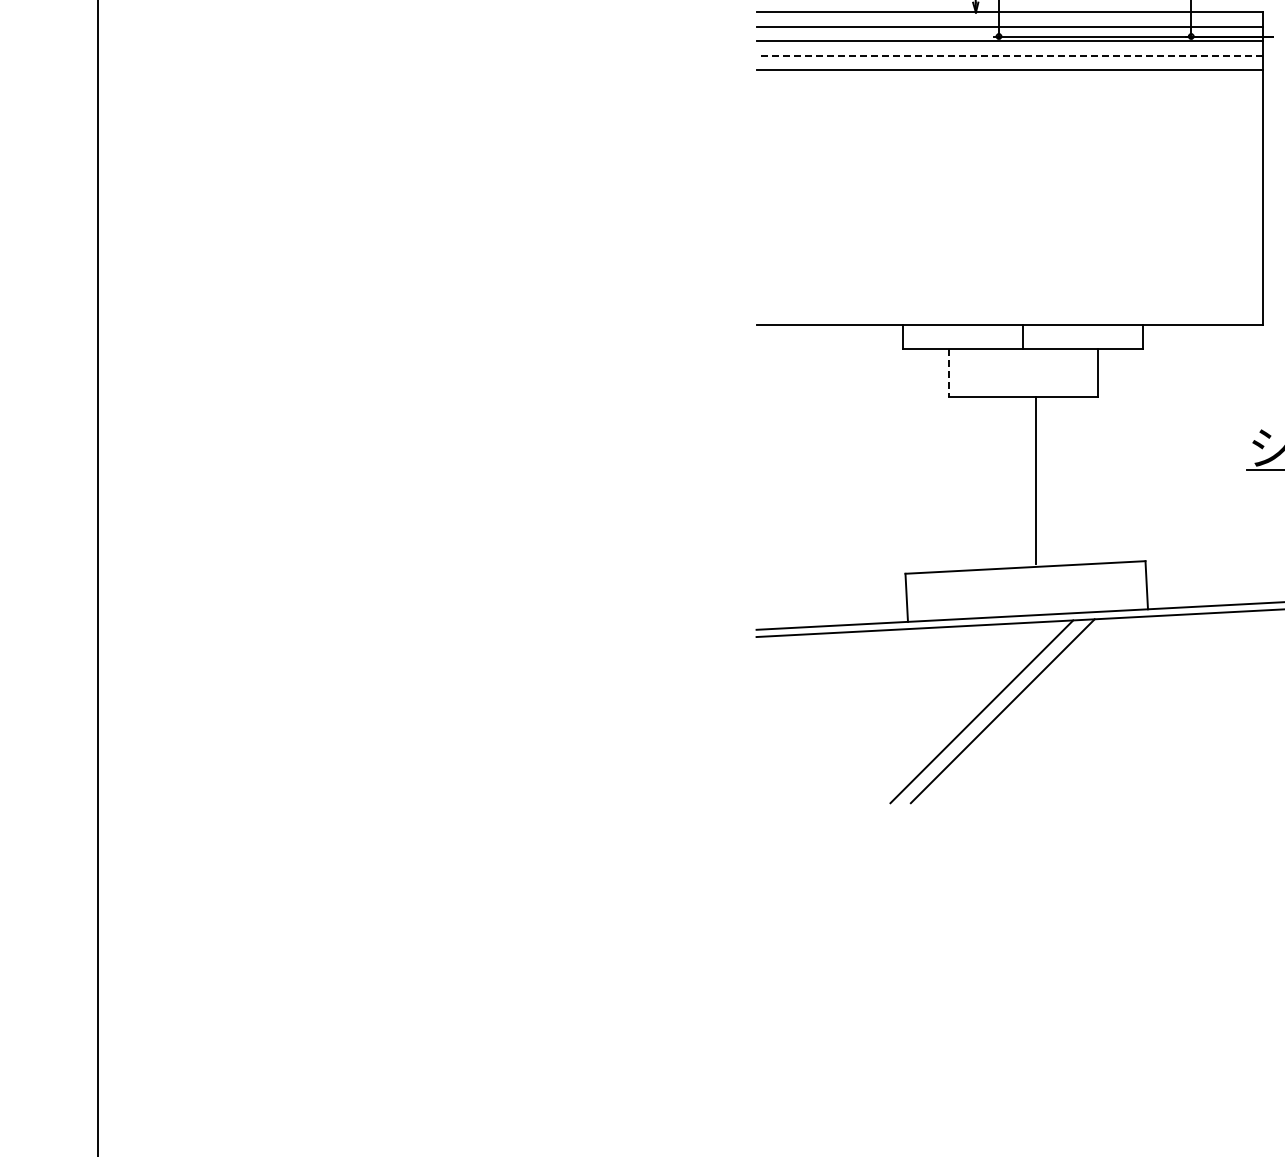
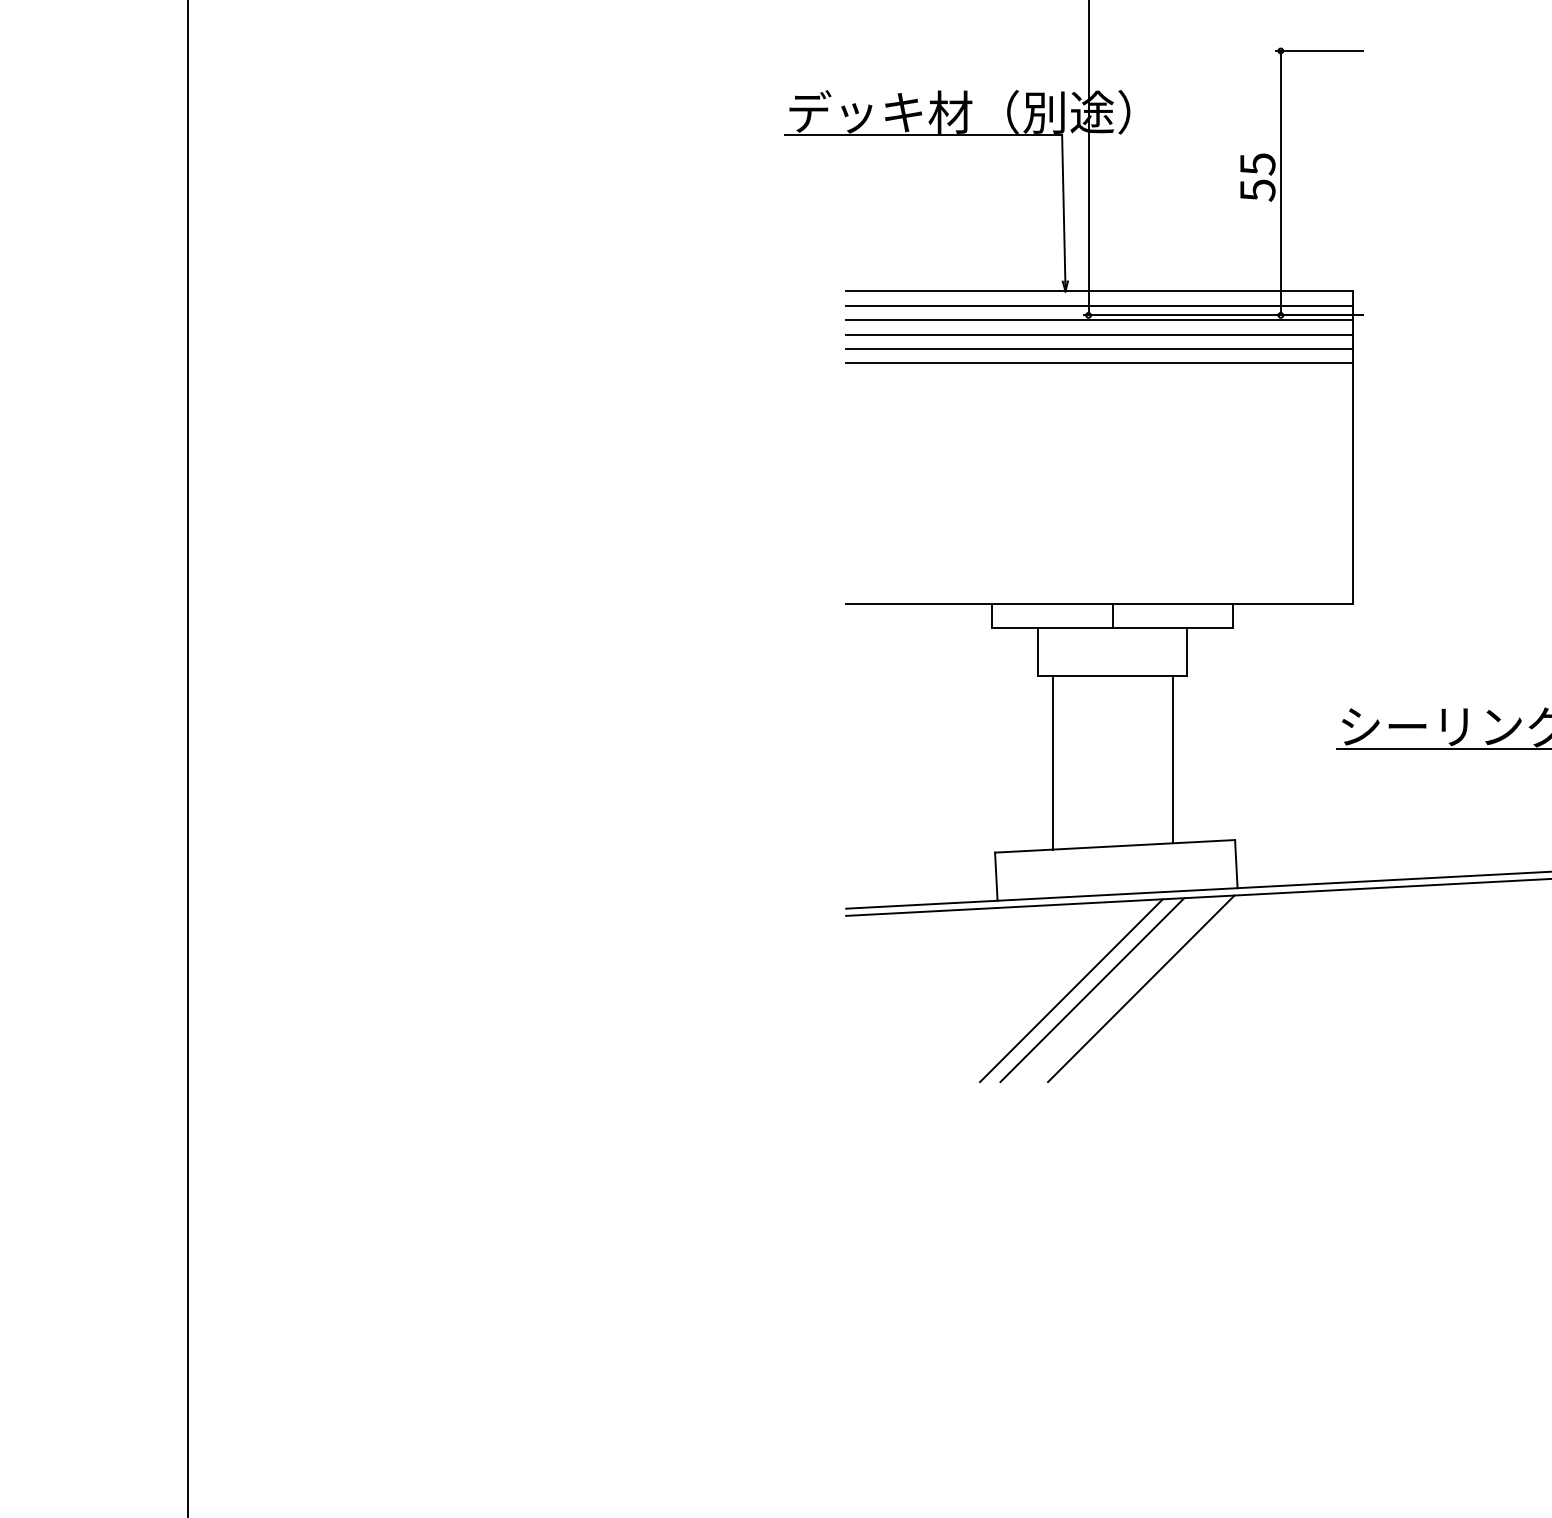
line: (1009, 55) -> (1099, 334), dashed -> solid
line: (1009, 84) -> (1099, 363), added
line: (948, 373) -> (1038, 652), dashed -> solid
line: (1035, 480) -> (1172, 759), moved
line: (962, 483) -> (1052, 762), added
line: (1051, 709) -> (1141, 988), added

